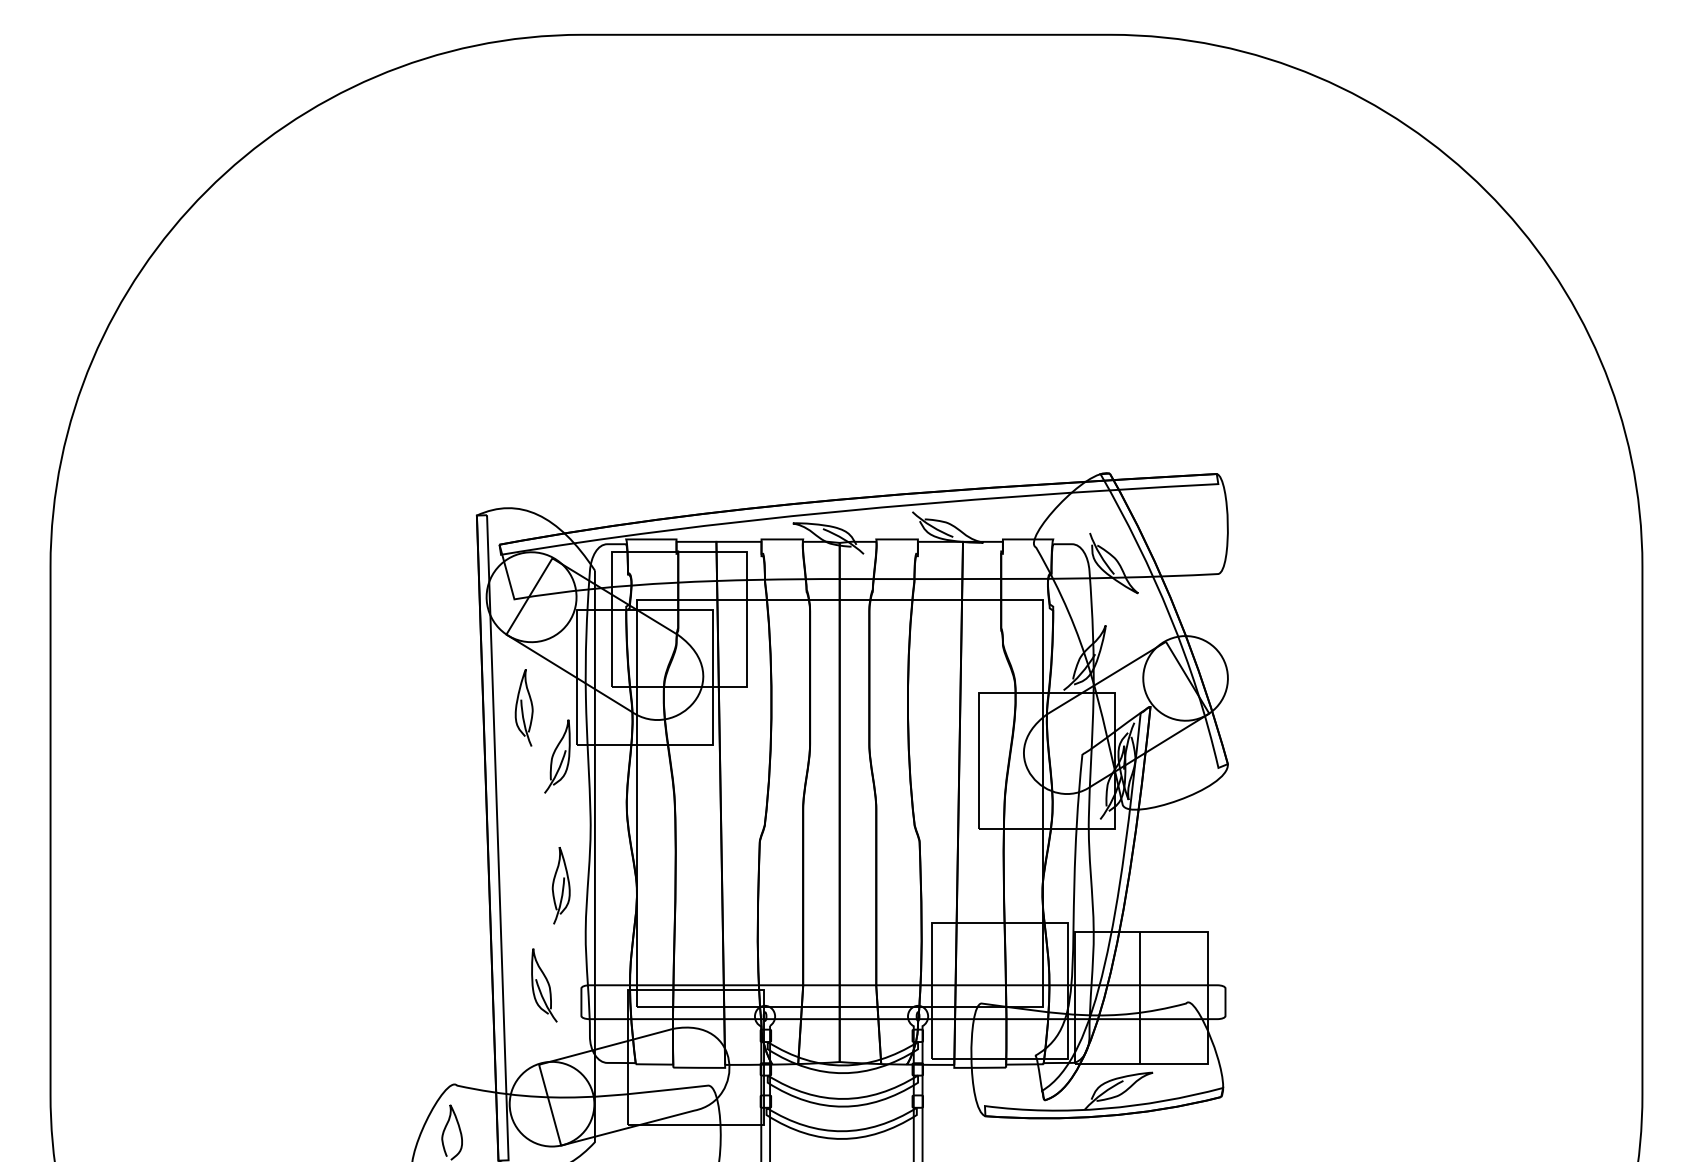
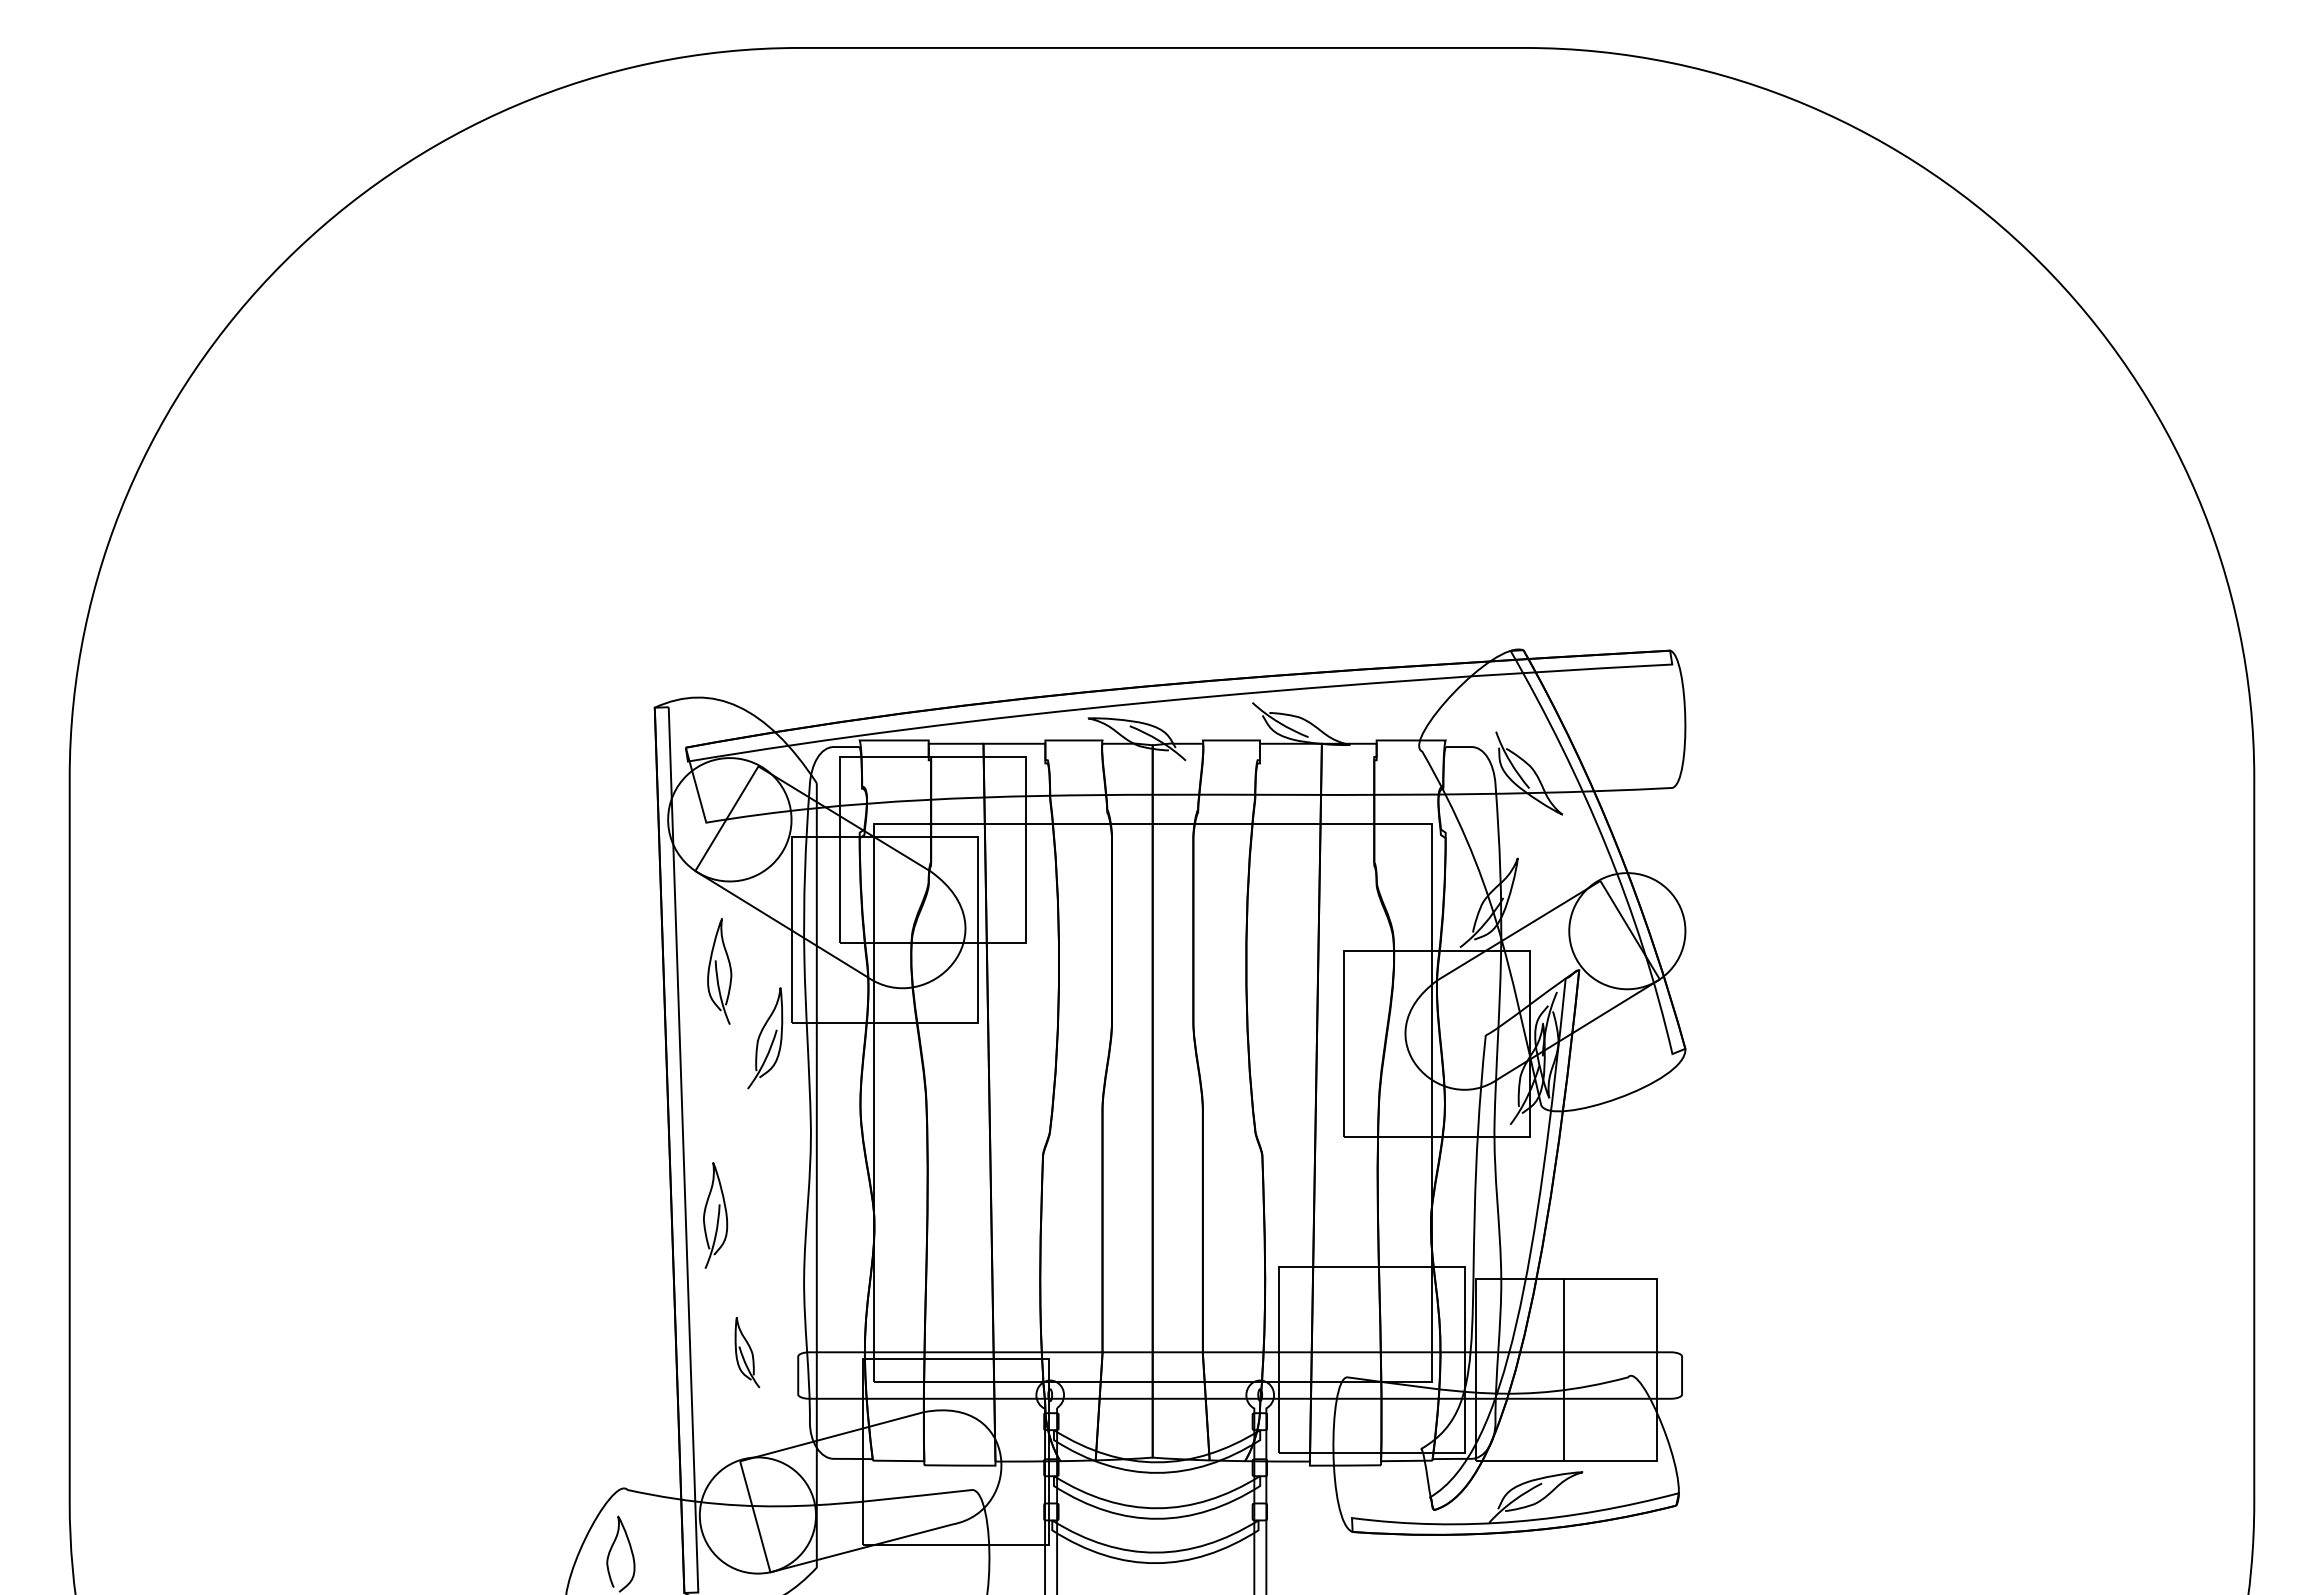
part: (561, 885) -> (715, 1215), moved
part: (544, 985) -> (747, 1352), size x0.7

